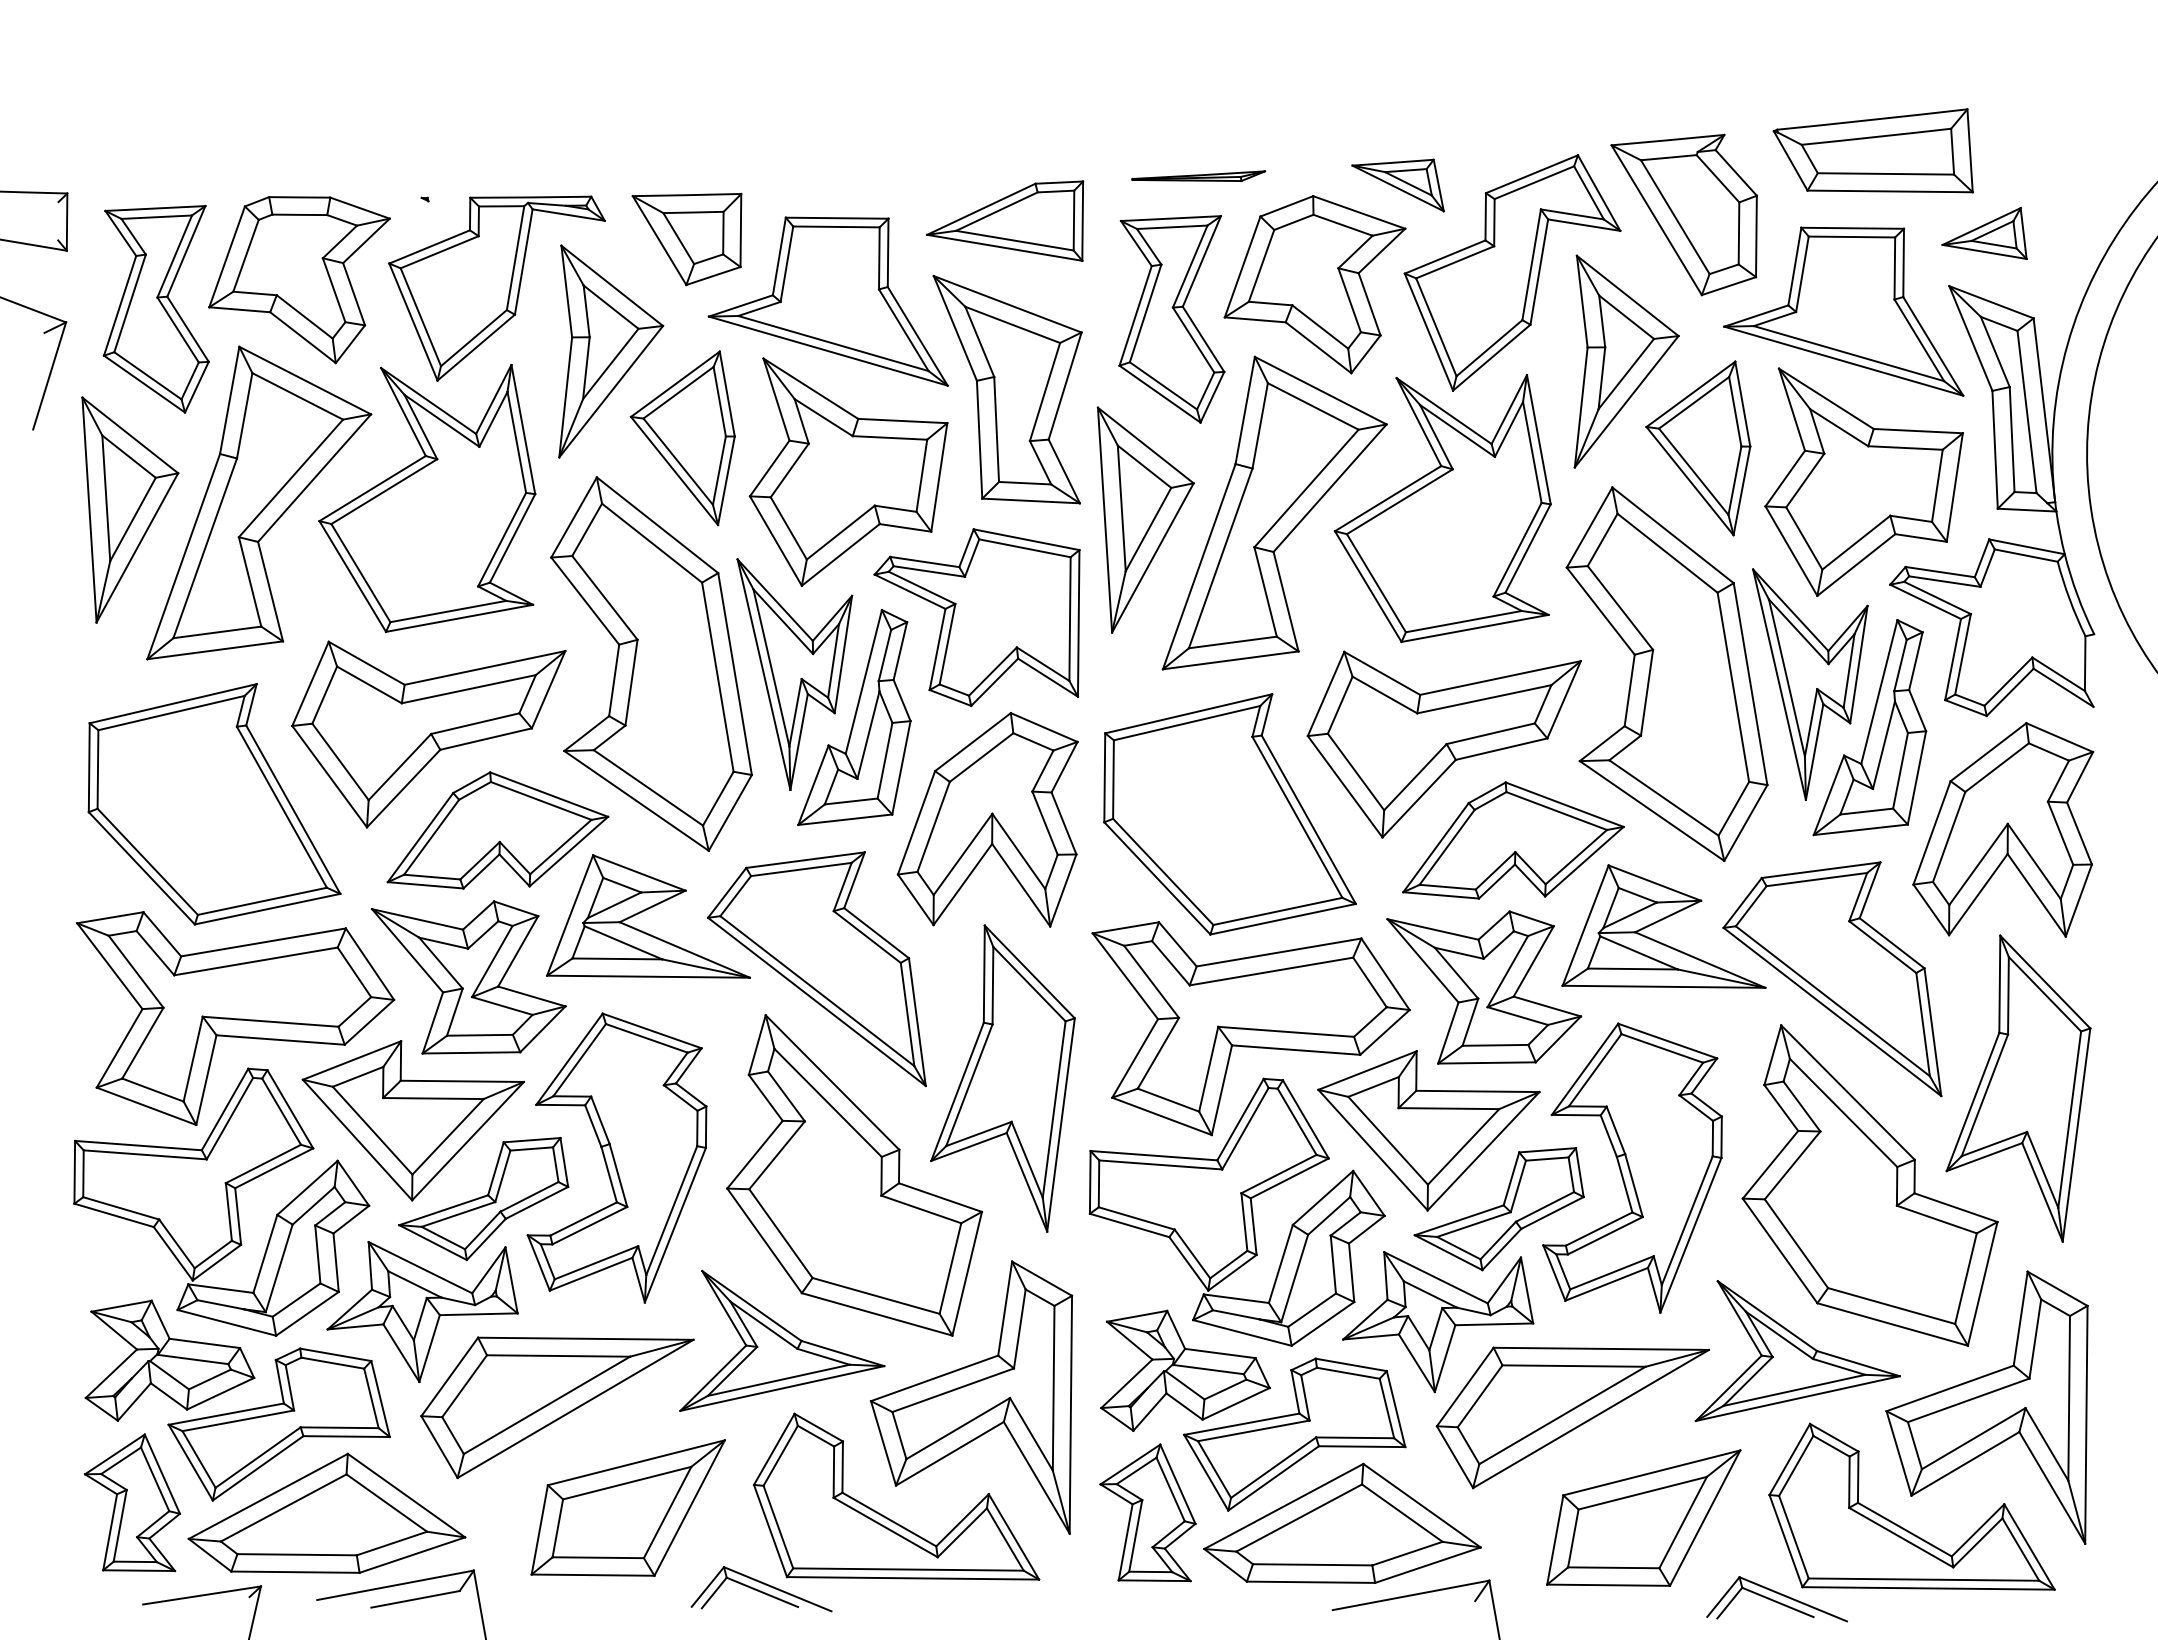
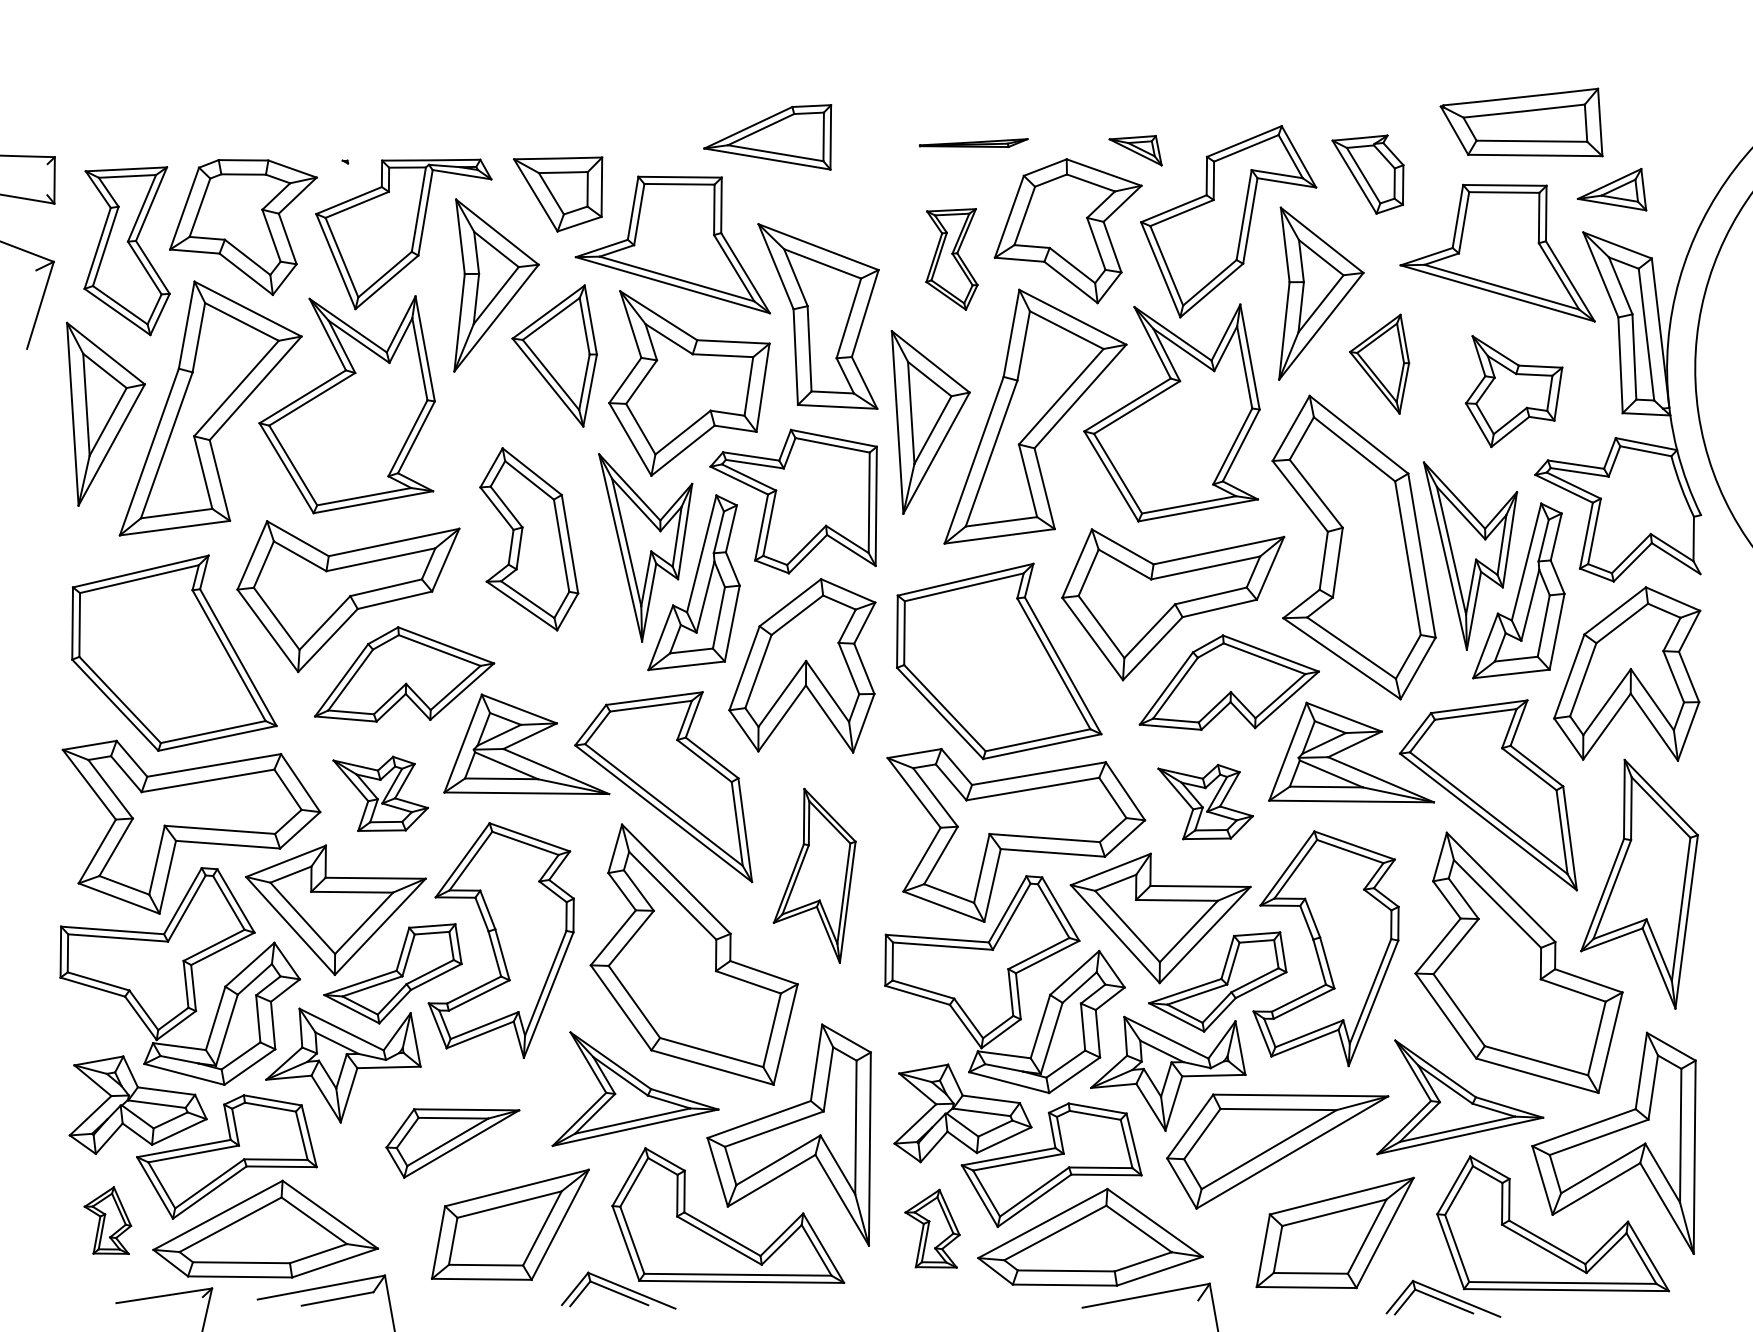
part: (1397, 185) -> (1135, 150), size x0.7
part: (1683, 214) -> (1367, 174), size x0.6
part: (1005, 220) -> (768, 136), moved
part: (1171, 319) -> (951, 259), size x0.6
part: (1698, 448) -> (1379, 364), size x0.7
part: (1863, 481) -> (1513, 391), size x0.6
part: (651, 663) -> (529, 538), size x0.6
part: (468, 977) -> (380, 793), size x0.6
part: (1484, 987) -> (1205, 802), size x0.6
part: (1002, 1078) -> (814, 875), size x0.7
part: (557, 1407) -> (452, 1143), size x0.6
part: (132, 1502) -> (107, 1220), size x0.6
part: (1147, 1512) -> (932, 1228), size x0.7

